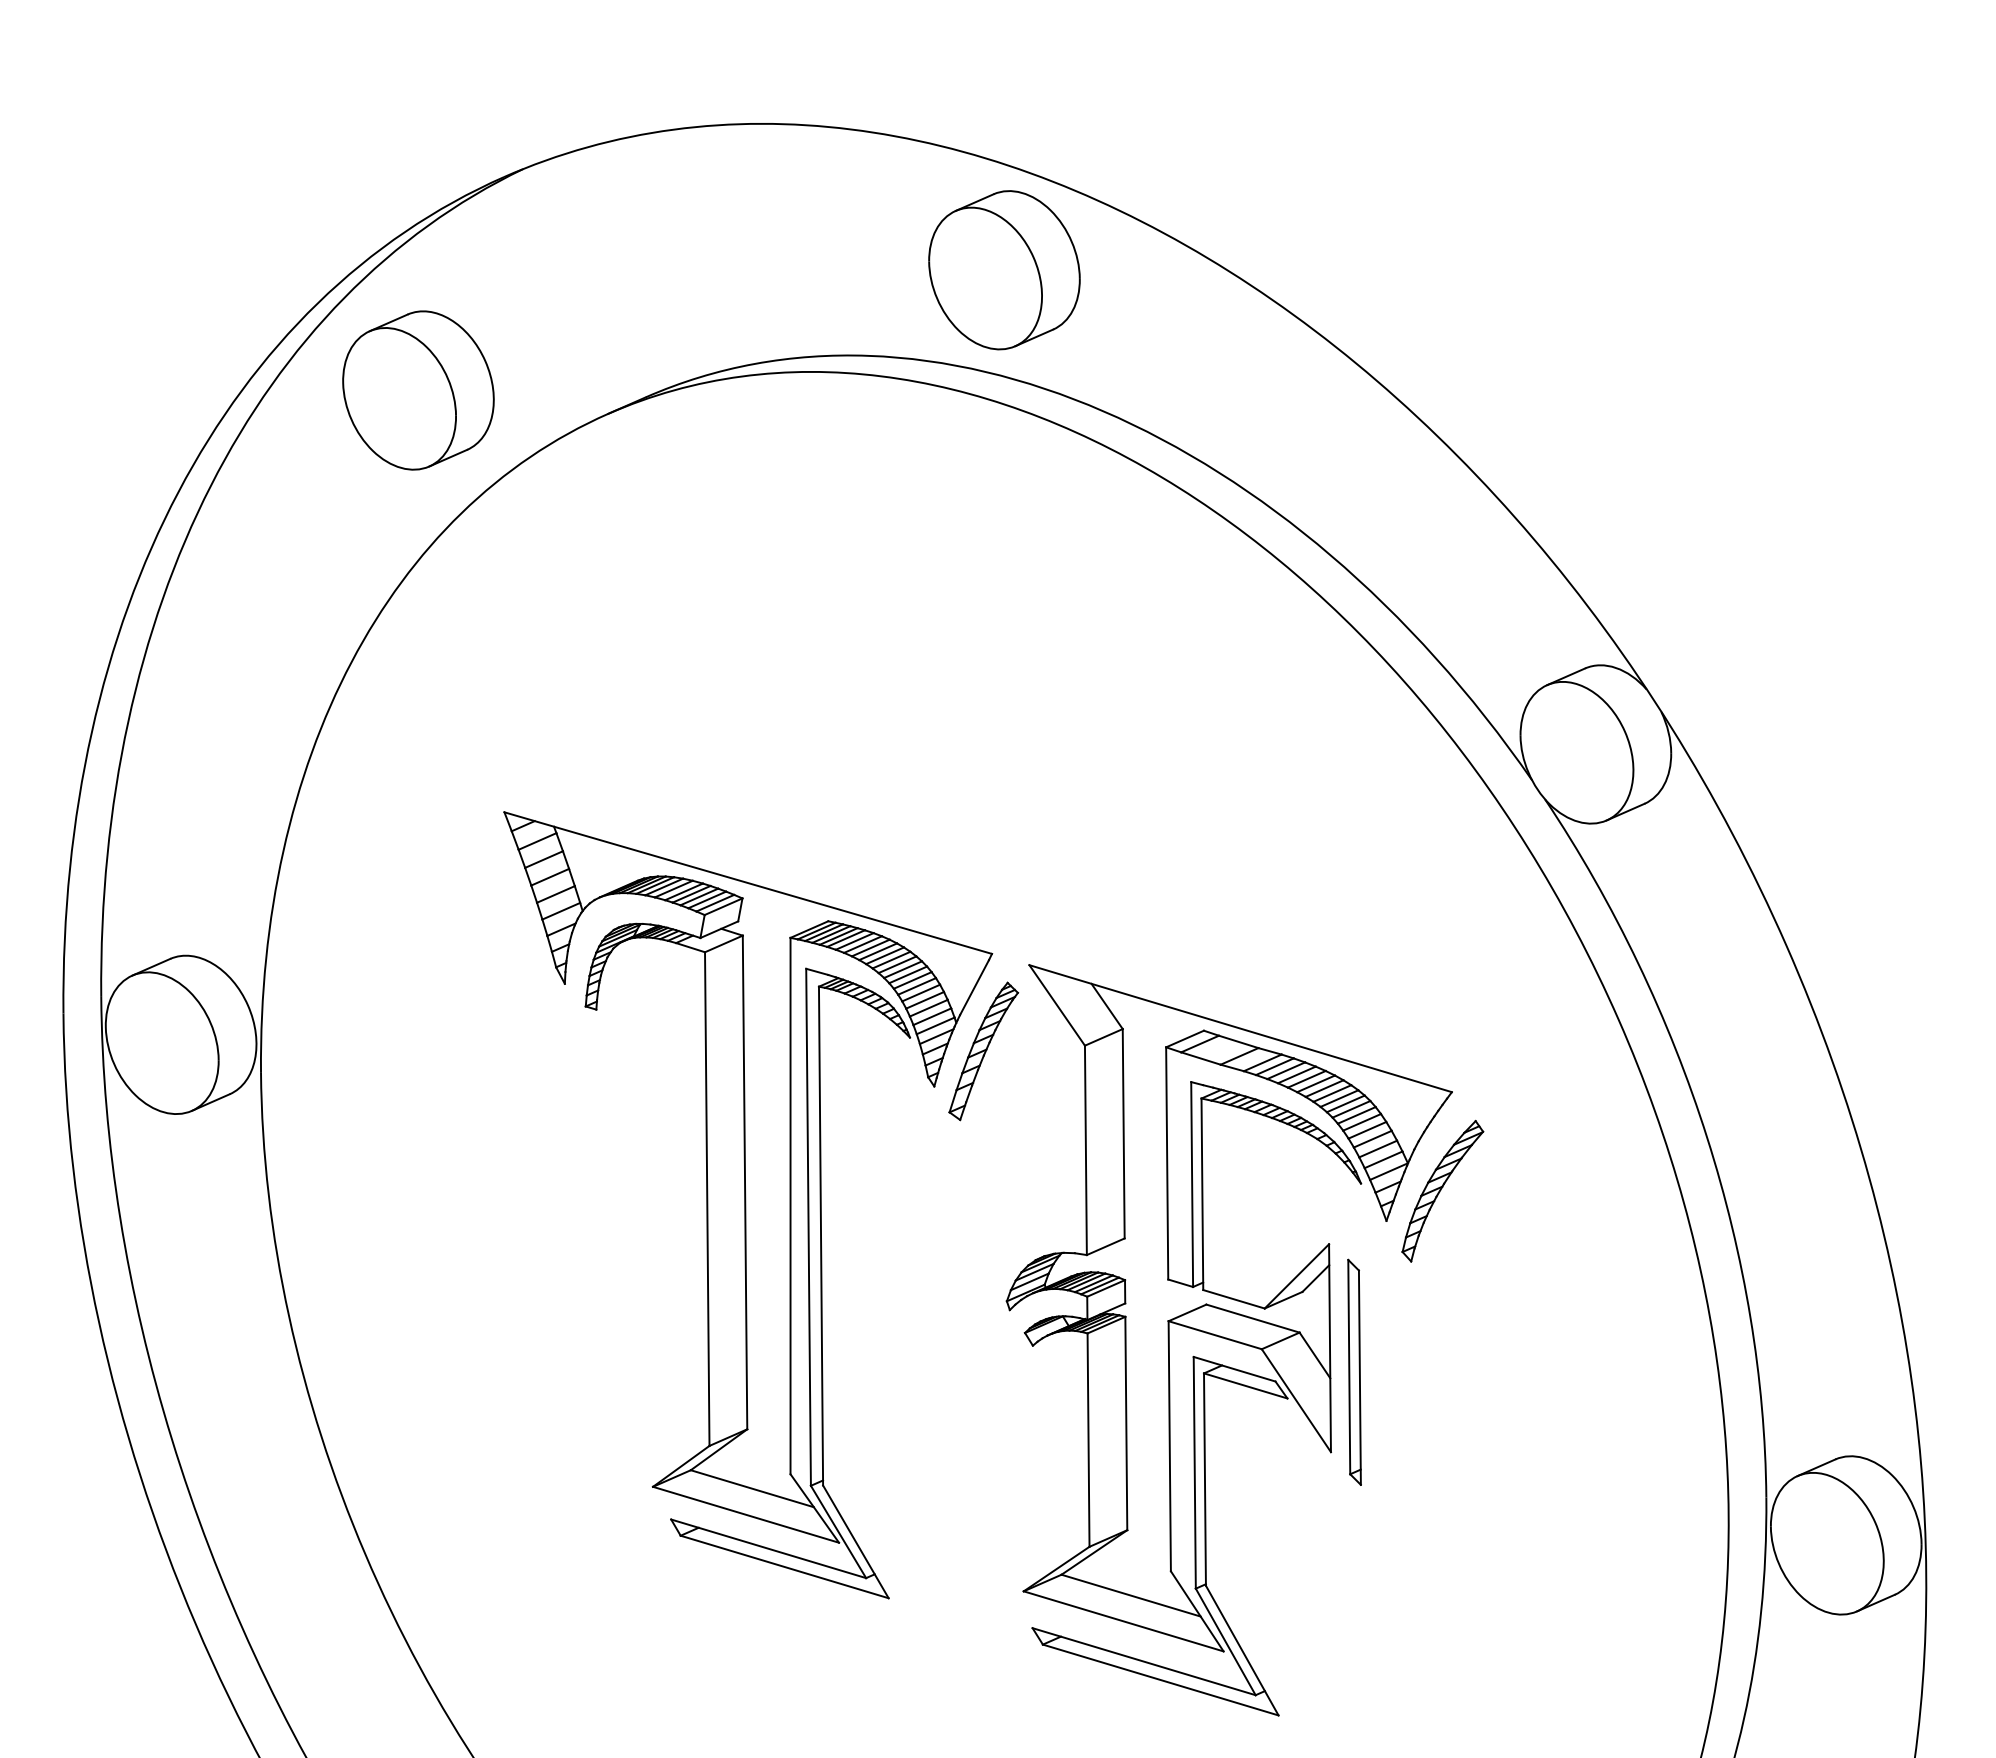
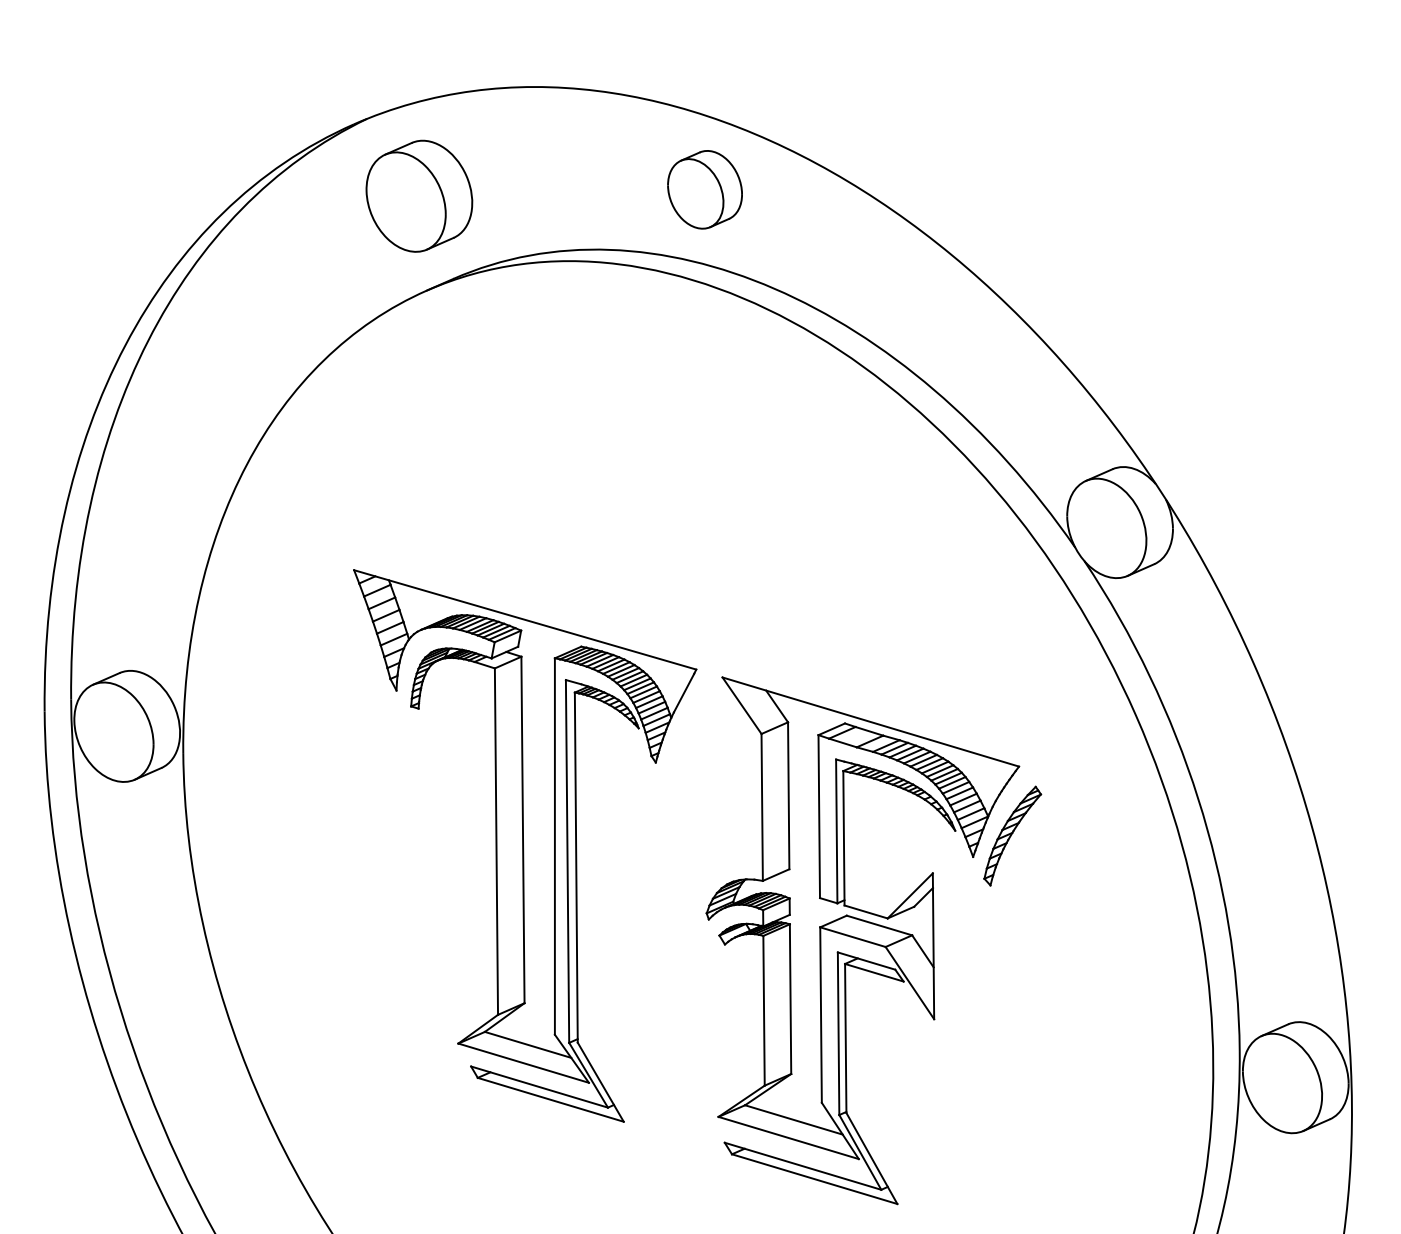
part: (1004, 270) -> (705, 189), size x0.7
part: (418, 390) -> (419, 196), moved
part: (983, 1051) -> (690, 738), removed
part: (1354, 1371) -> (950, 962), removed

